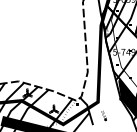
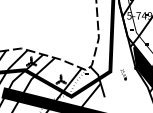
part: (103, 115) -> (123, 74), moved

